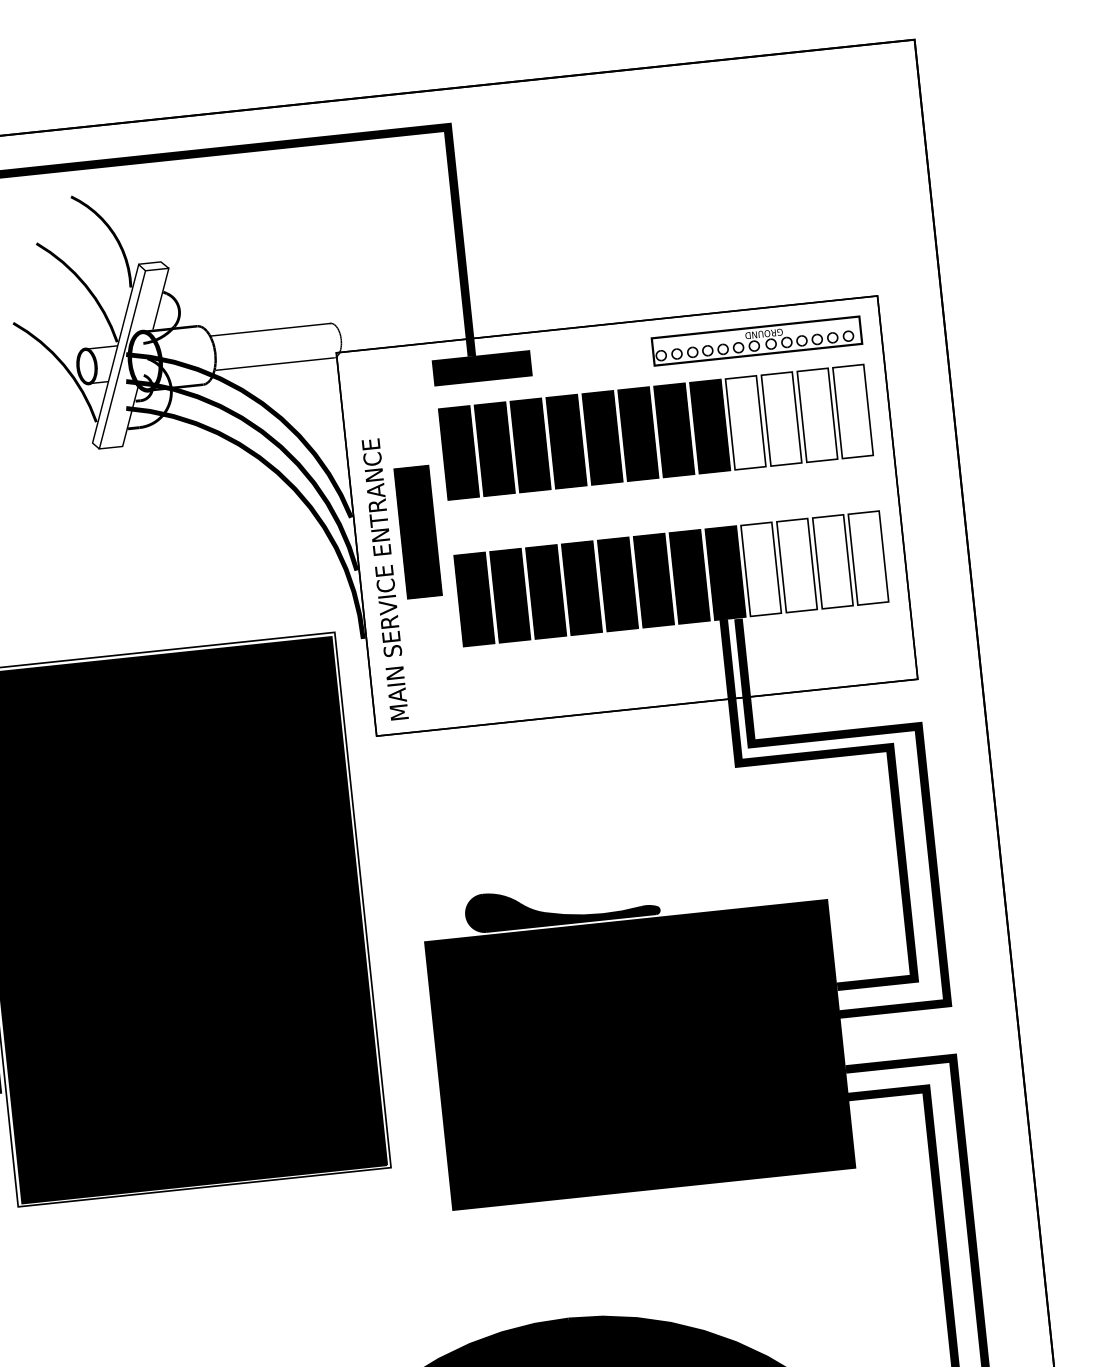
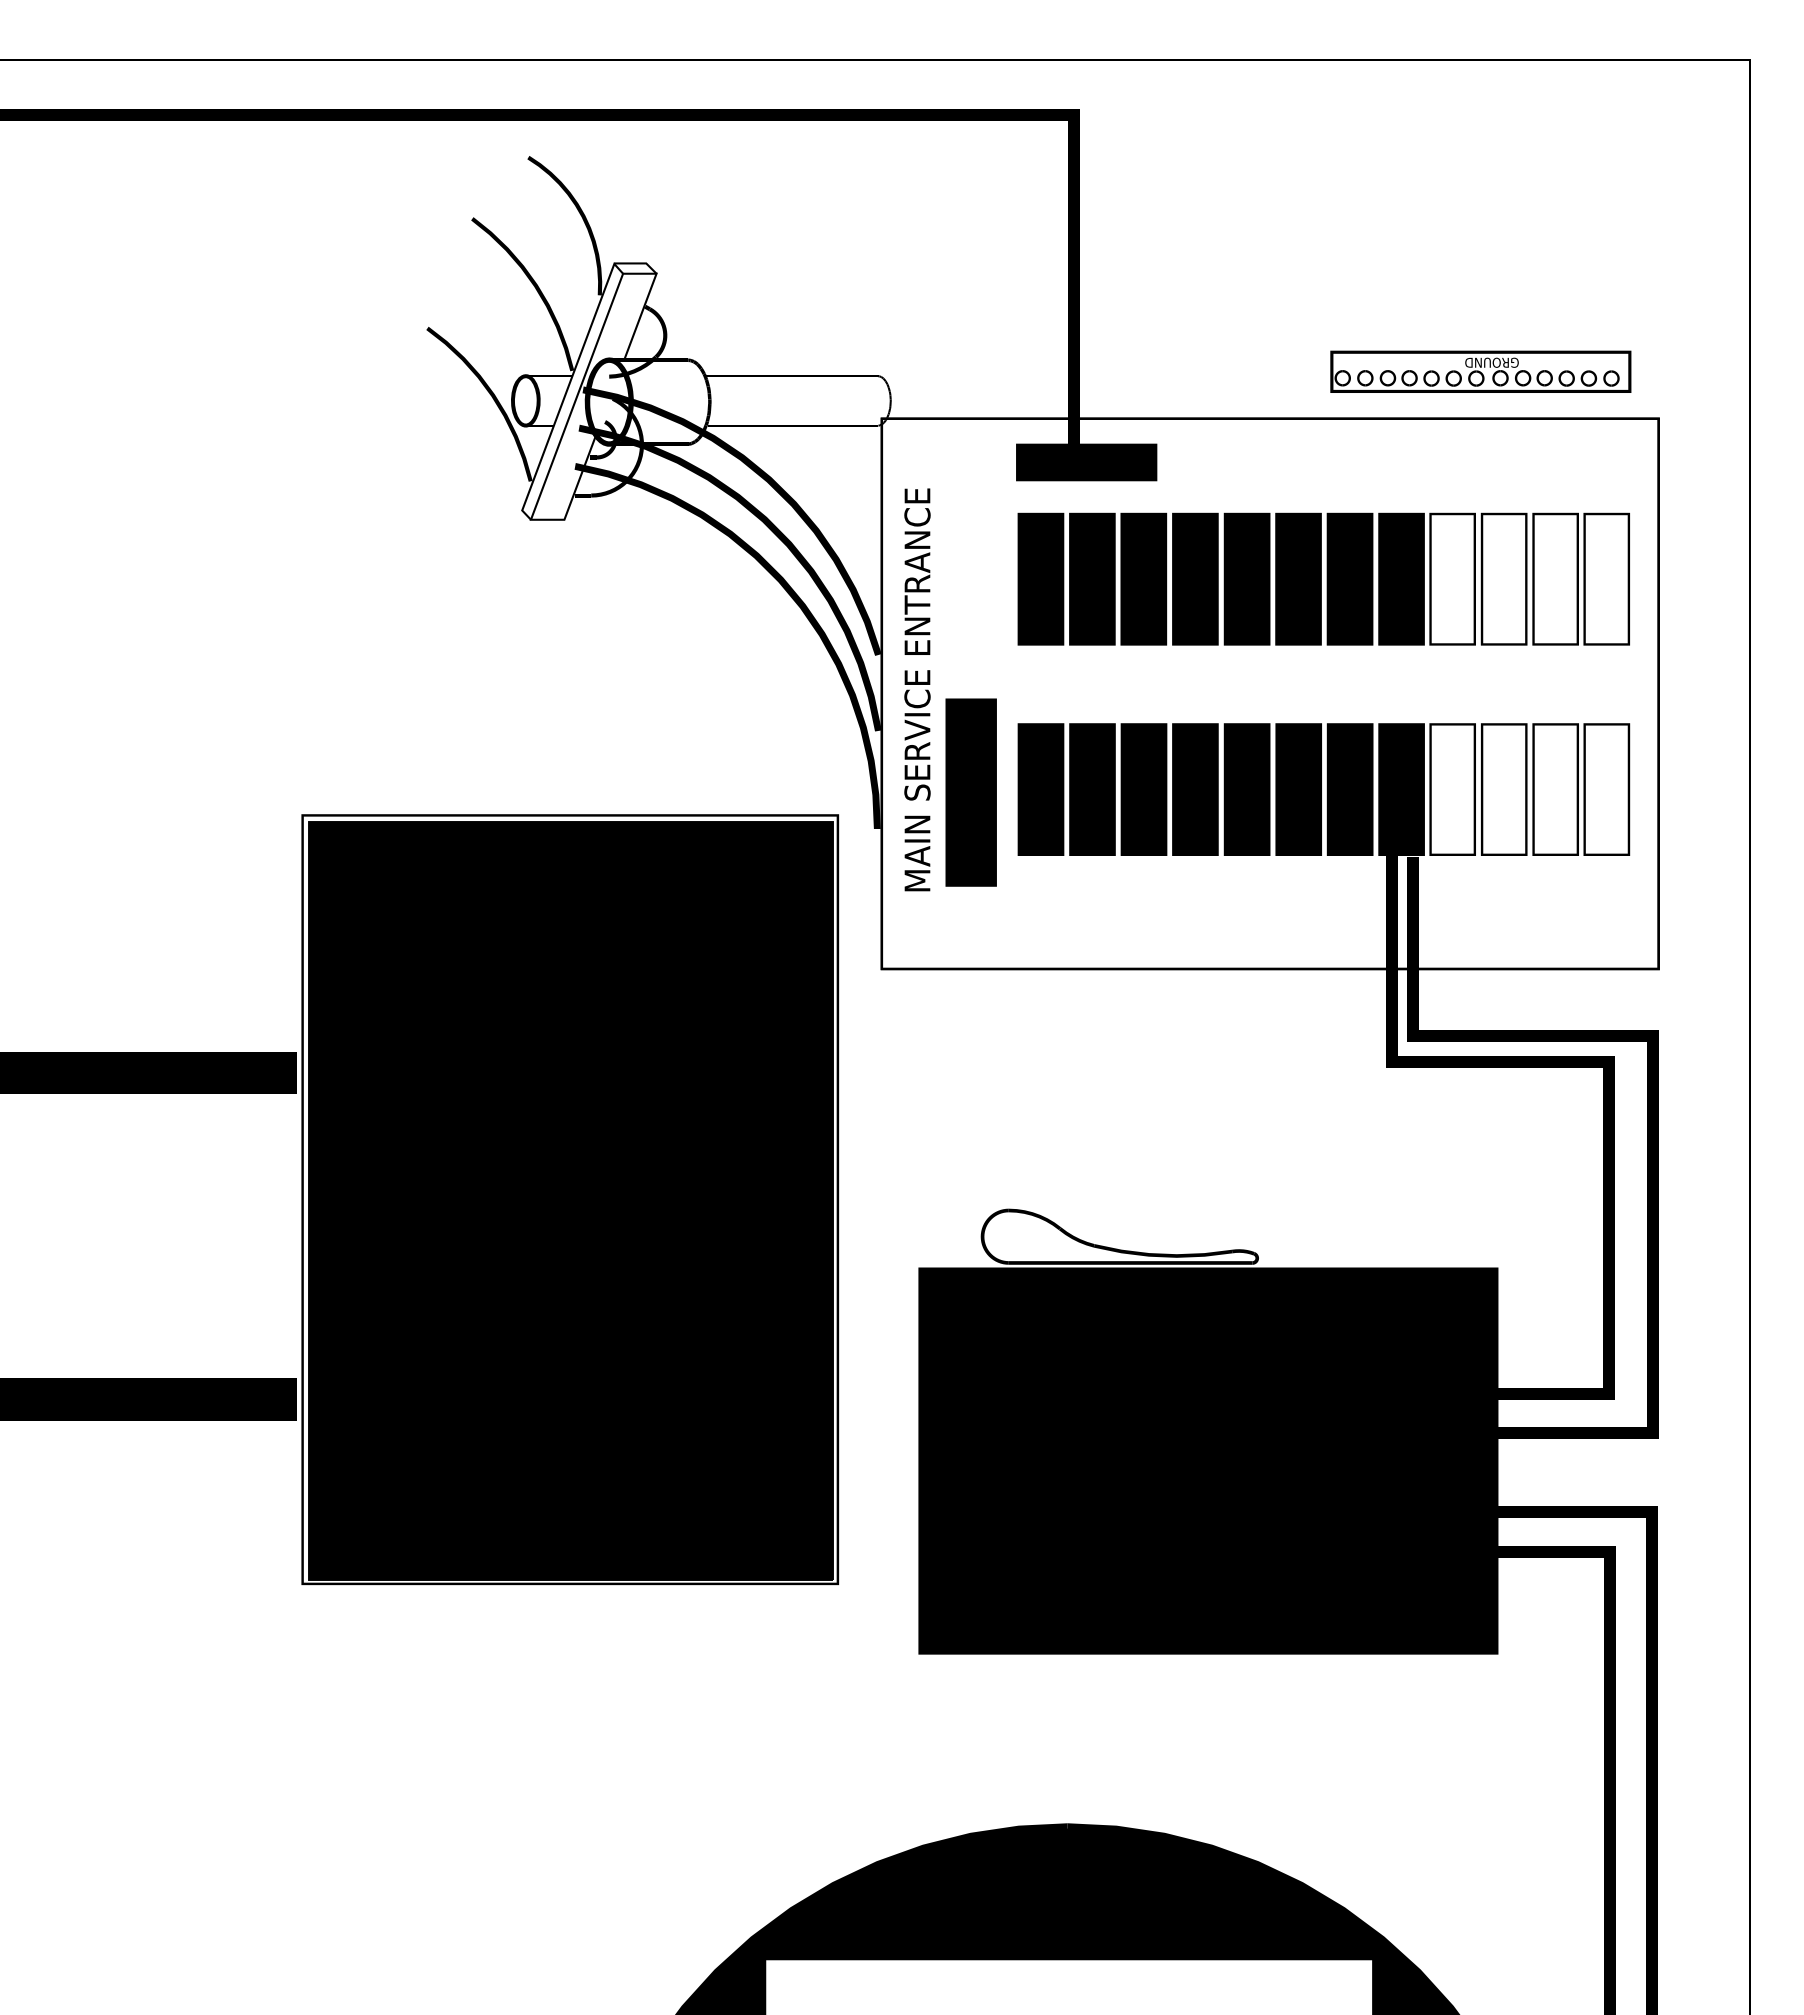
text: (756, 340) -> (1480, 371), moved
text: (417, 532) -> (970, 792), moved
text: (385, 579) -> (917, 689), moved
fill: (561, 905) -> (1119, 1236), removed

